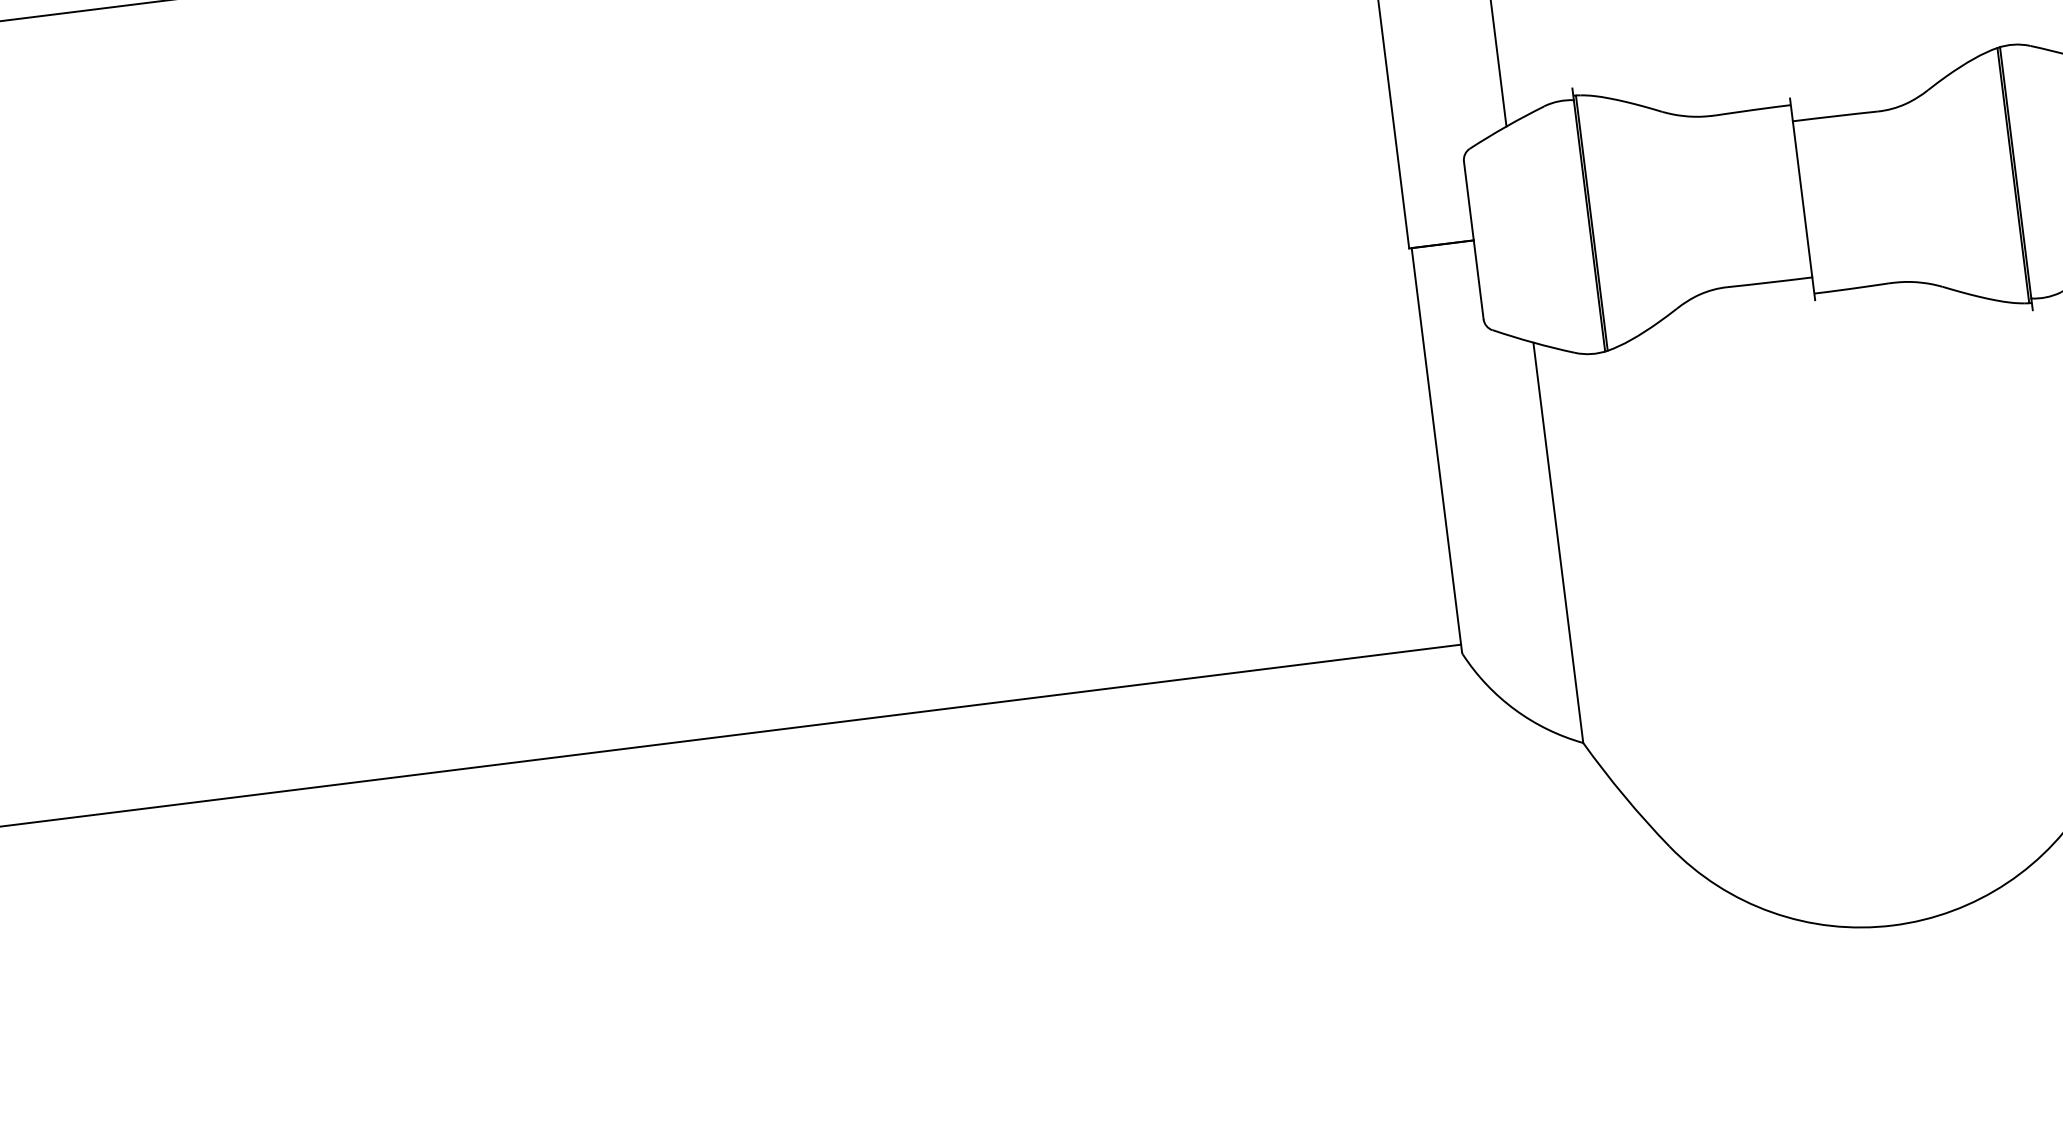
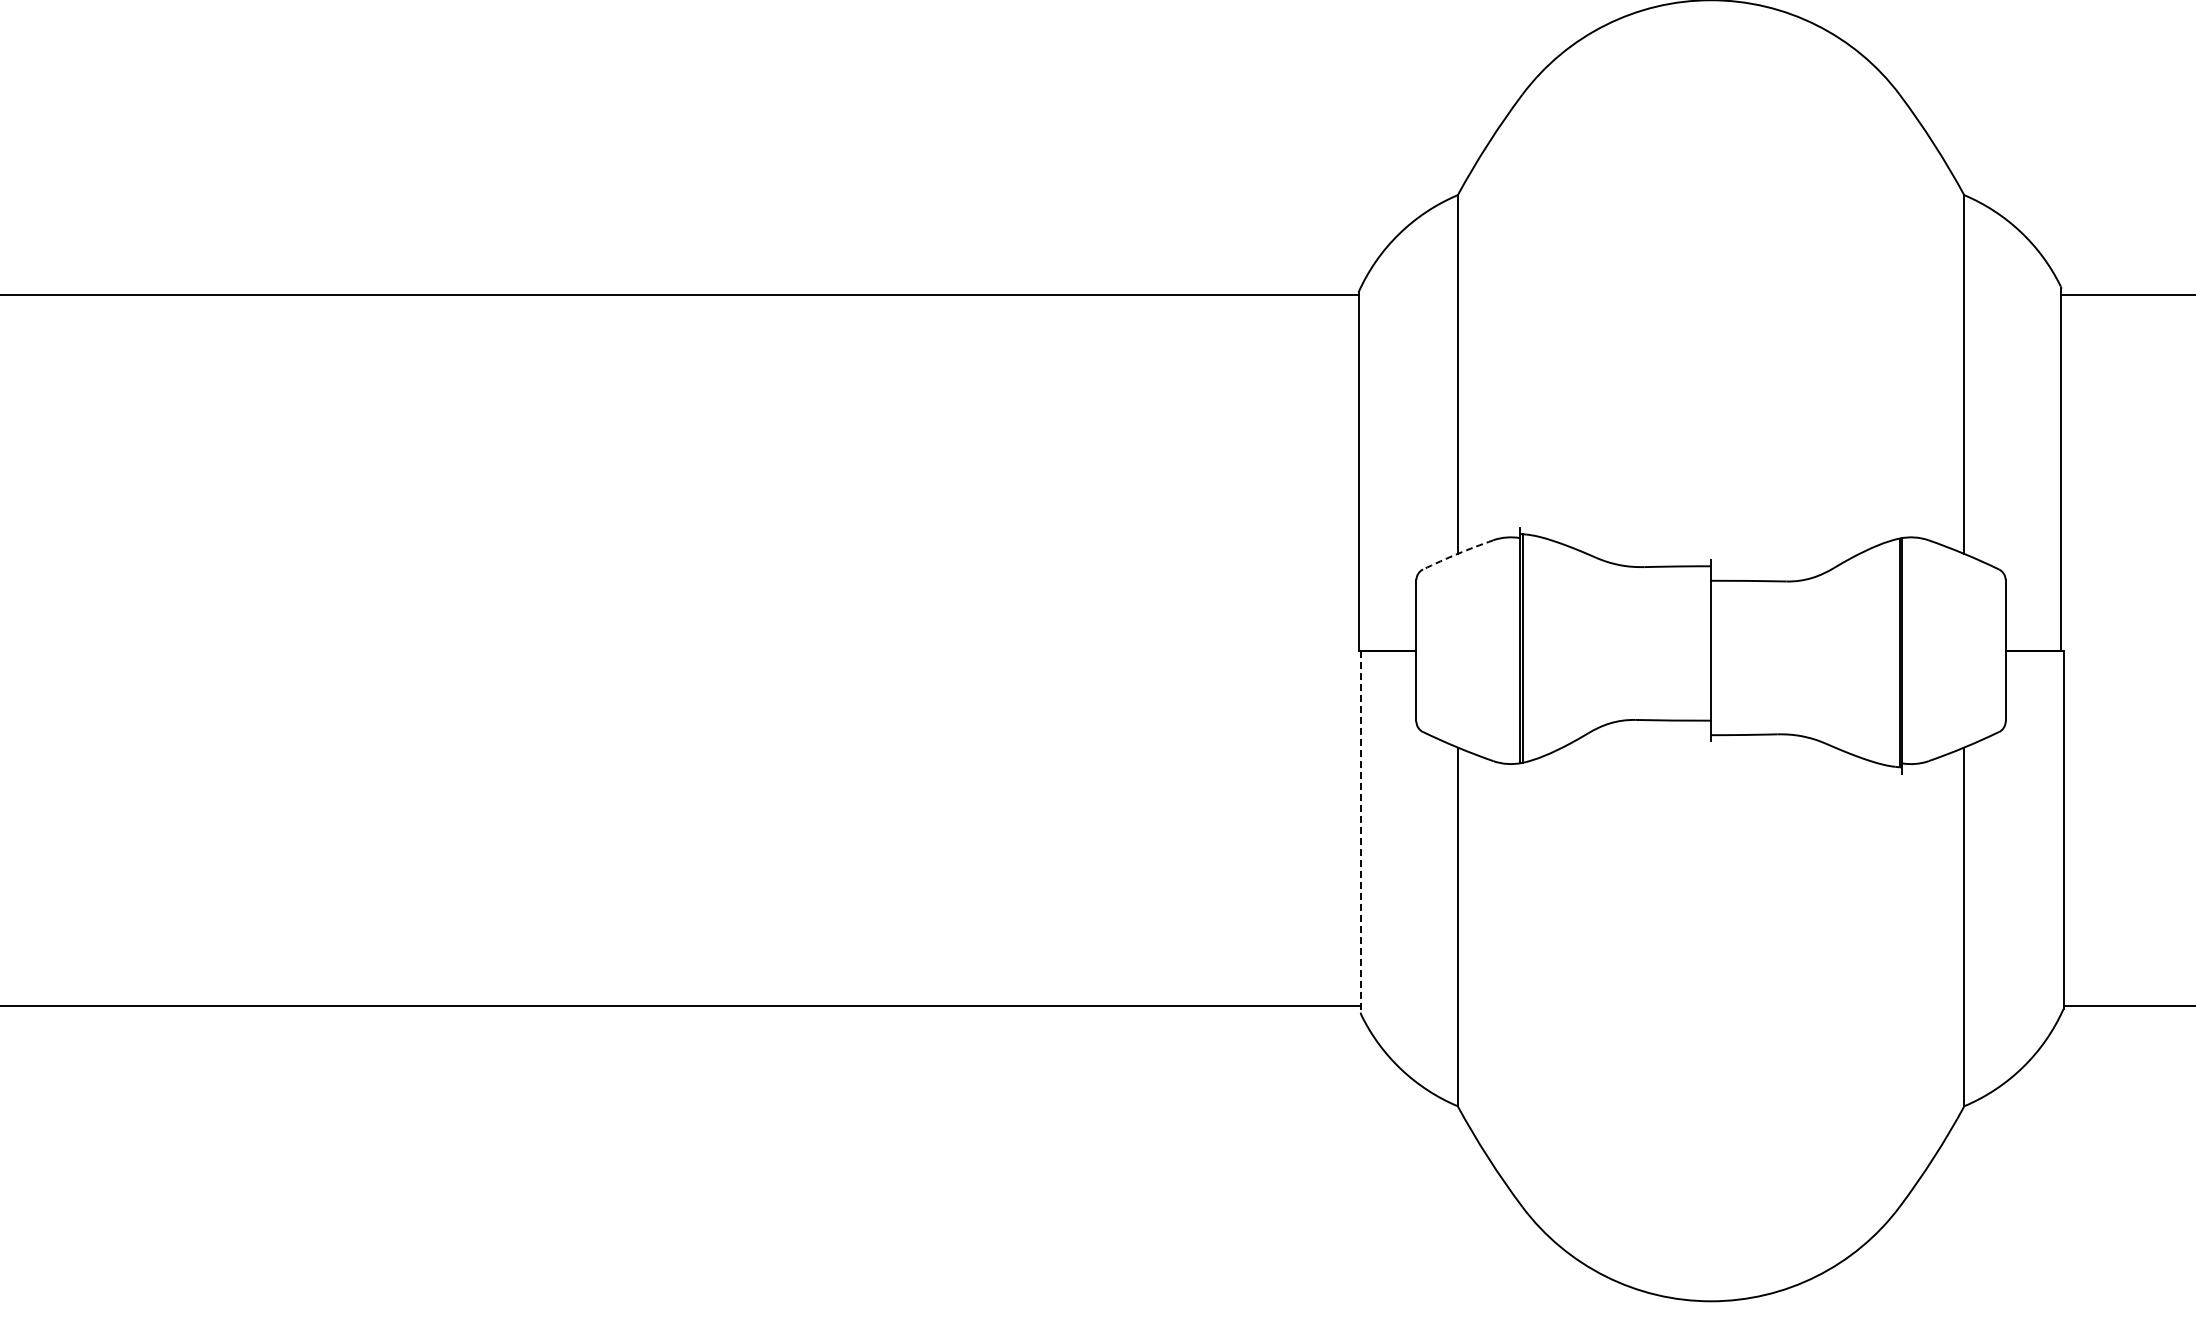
arc: (1506, 126) -> (1457, 553), solid -> dashed
line: (1436, 449) -> (1360, 831), solid -> dashed

